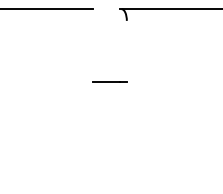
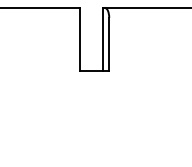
line: (93, 45) -> (80, 39), added
line: (119, 45) -> (102, 39), added
line: (126, 51) -> (108, 44), added

